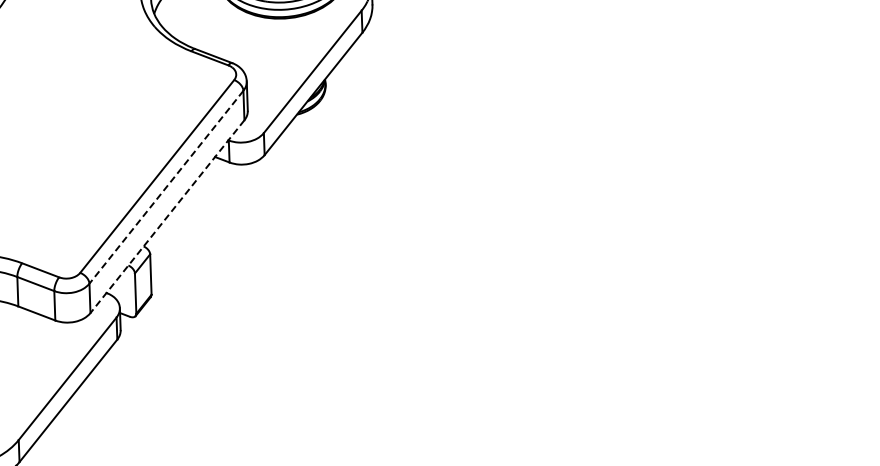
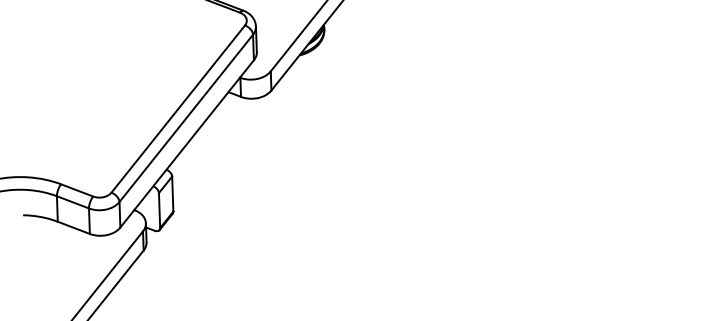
line: (166, 187) -> (186, 118), dashed -> solid
line: (167, 217) -> (187, 144), dashed -> solid

